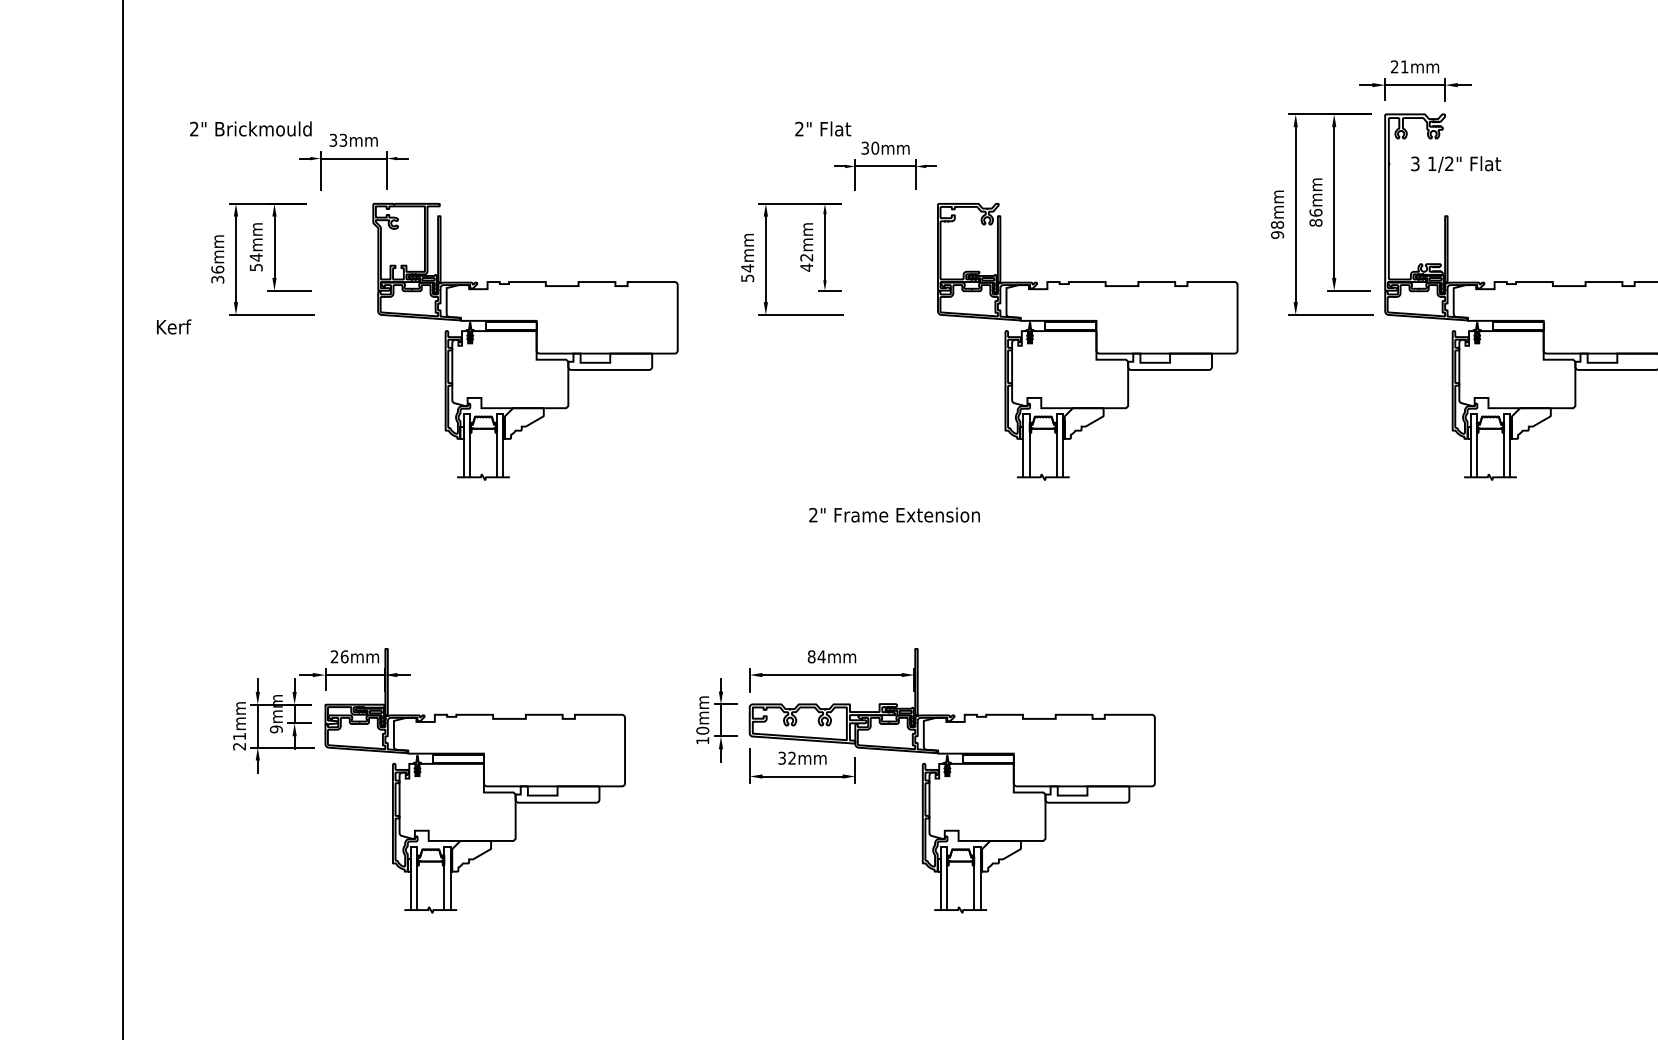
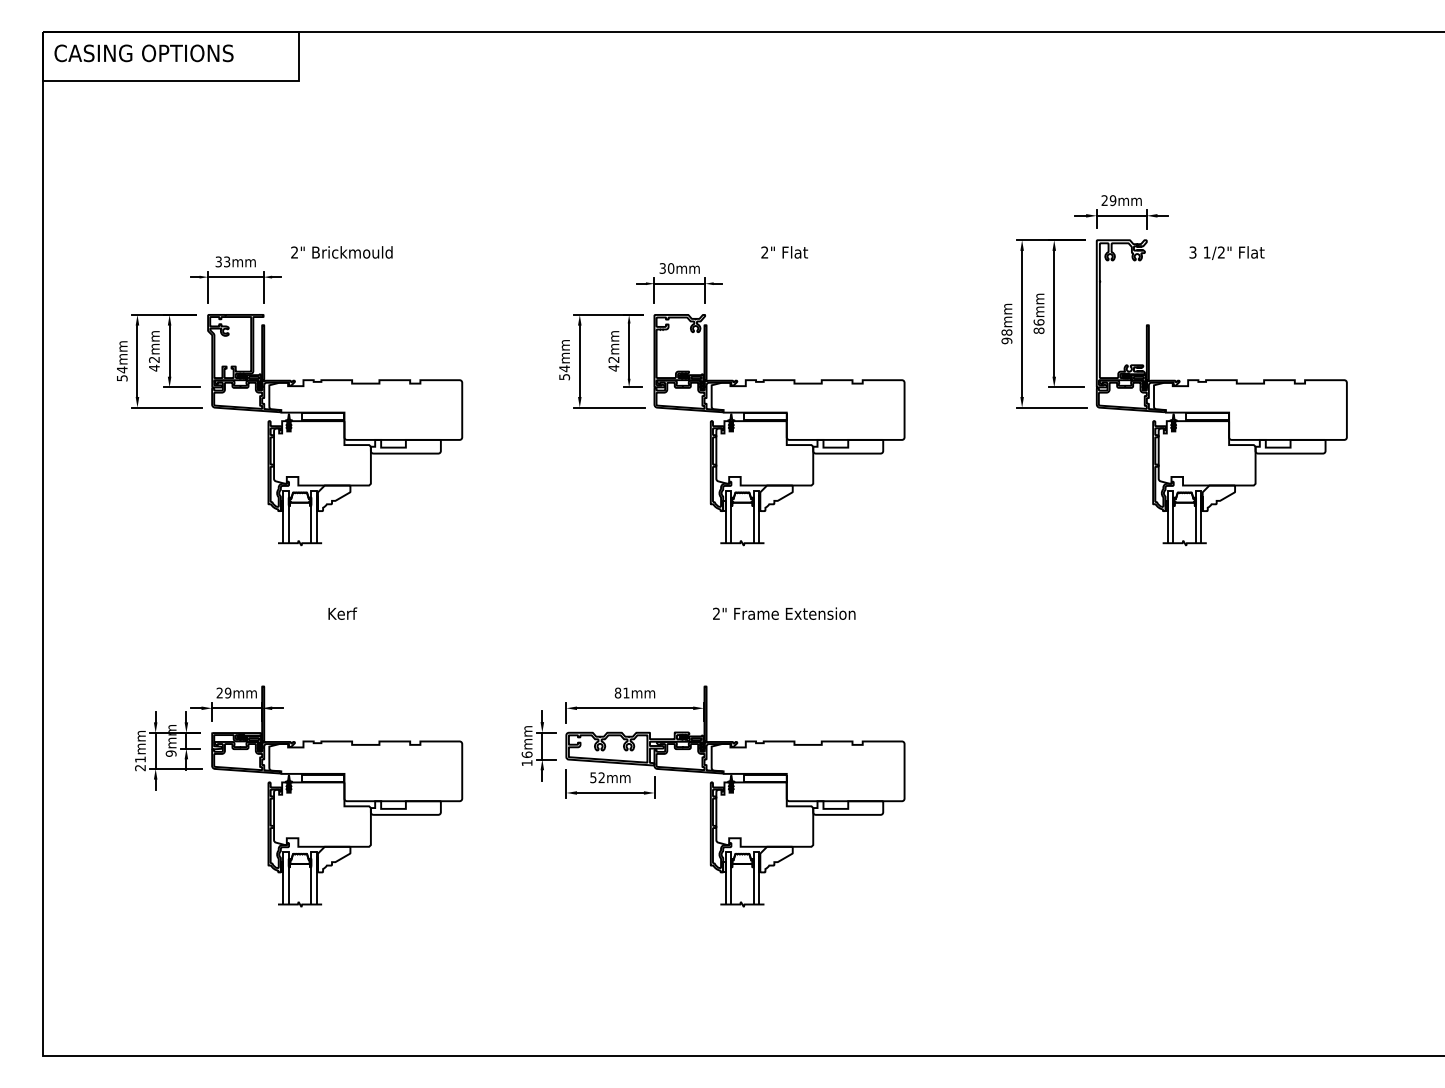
text: (1403, 66) -> (1112, 200), 21mm -> 29mm
text: (250, 129) -> (341, 252), moved
text: (823, 129) -> (784, 252), moved
text: (1455, 163) -> (1226, 252), moved
text: (255, 262) -> (153, 363), 54mm -> 42mm
text: (216, 274) -> (121, 373), 36mm -> 54mm
text: (173, 326) -> (342, 613), moved
part: (525, 342) -> (335, 430), moved
part: (1087, 342) -> (779, 430), moved
text: (894, 514) -> (784, 613), moved
text: (343, 656) -> (227, 692), 26mm -> 29mm
text: (821, 656) -> (626, 692), 84mm -> 81mm
text: (702, 730) -> (526, 754), 10mm -> 16mm
text: (782, 757) -> (593, 777), 32mm -> 52mm

